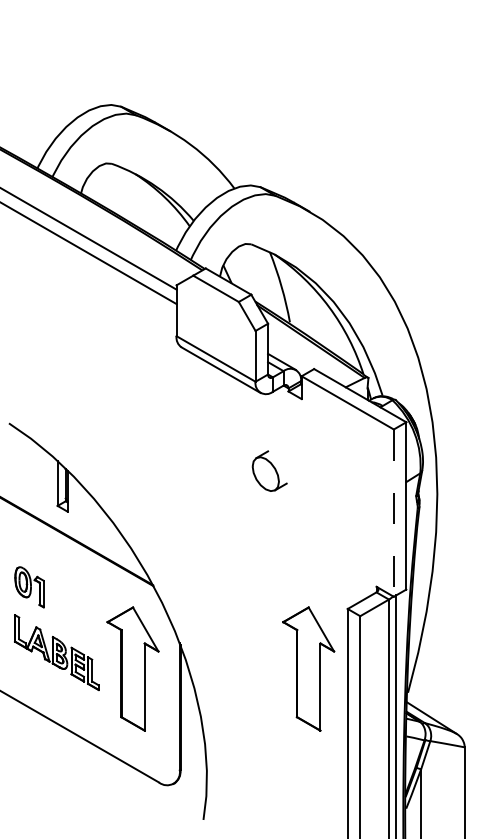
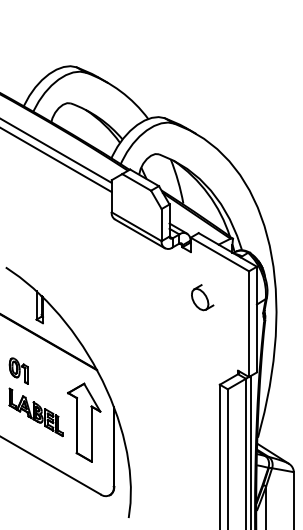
part: (269, 470) -> (202, 297), moved
line: (394, 513) -> (249, 324), dashed -> solid
part: (309, 668) -> (195, 422), removed

